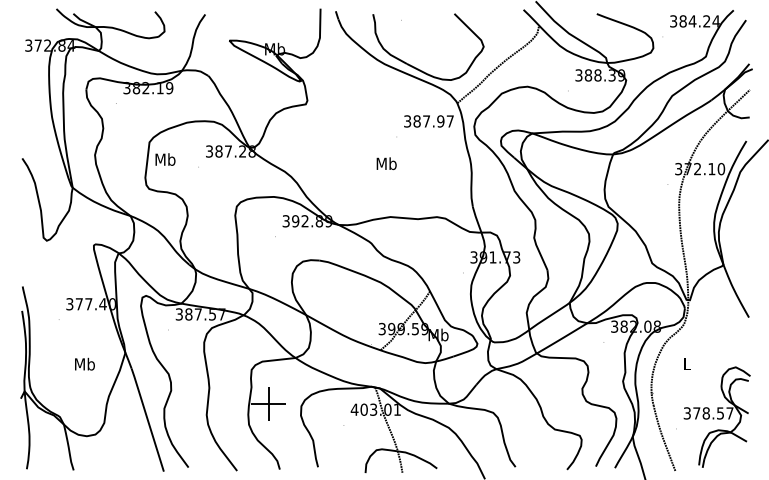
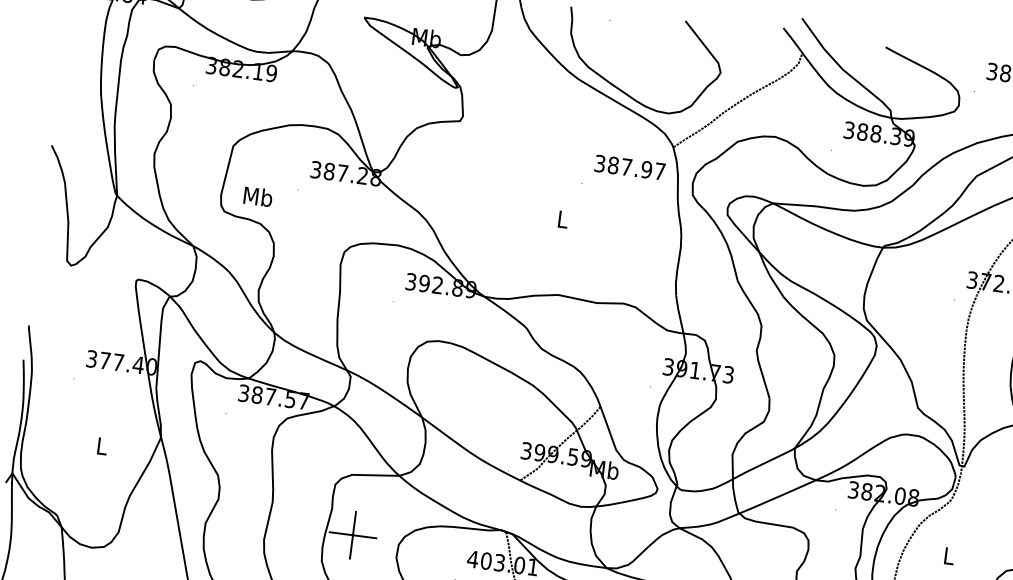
text: (165, 159) -> (258, 196), moved
text: (386, 163) -> (562, 219), Mb -> L
text: (84, 363) -> (101, 445), Mb -> L

